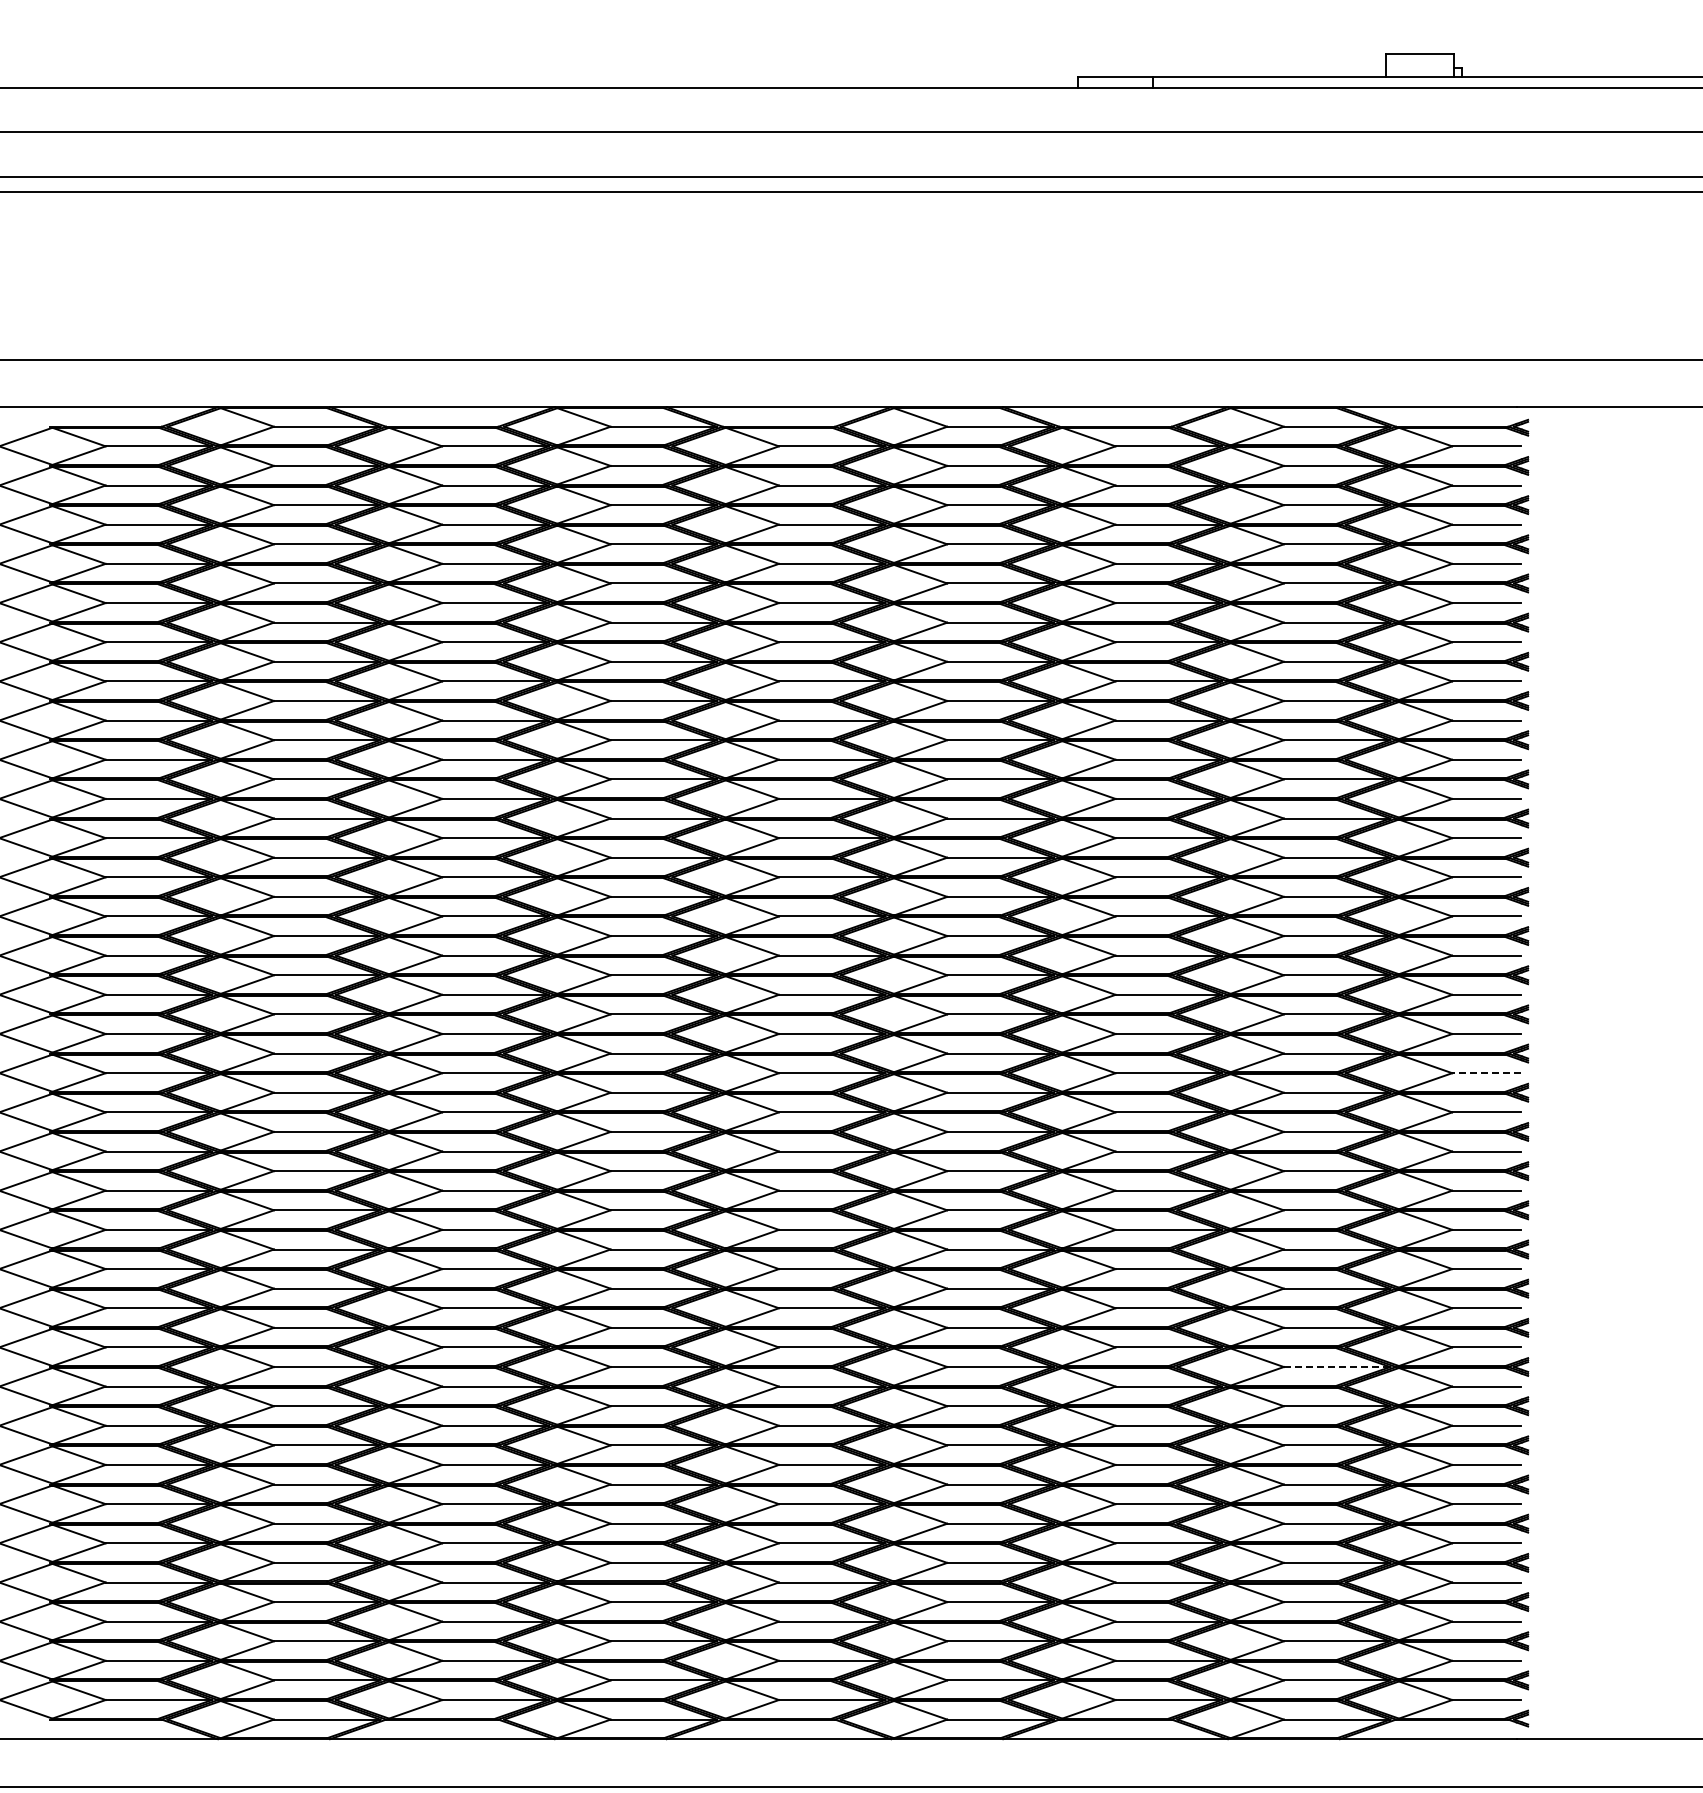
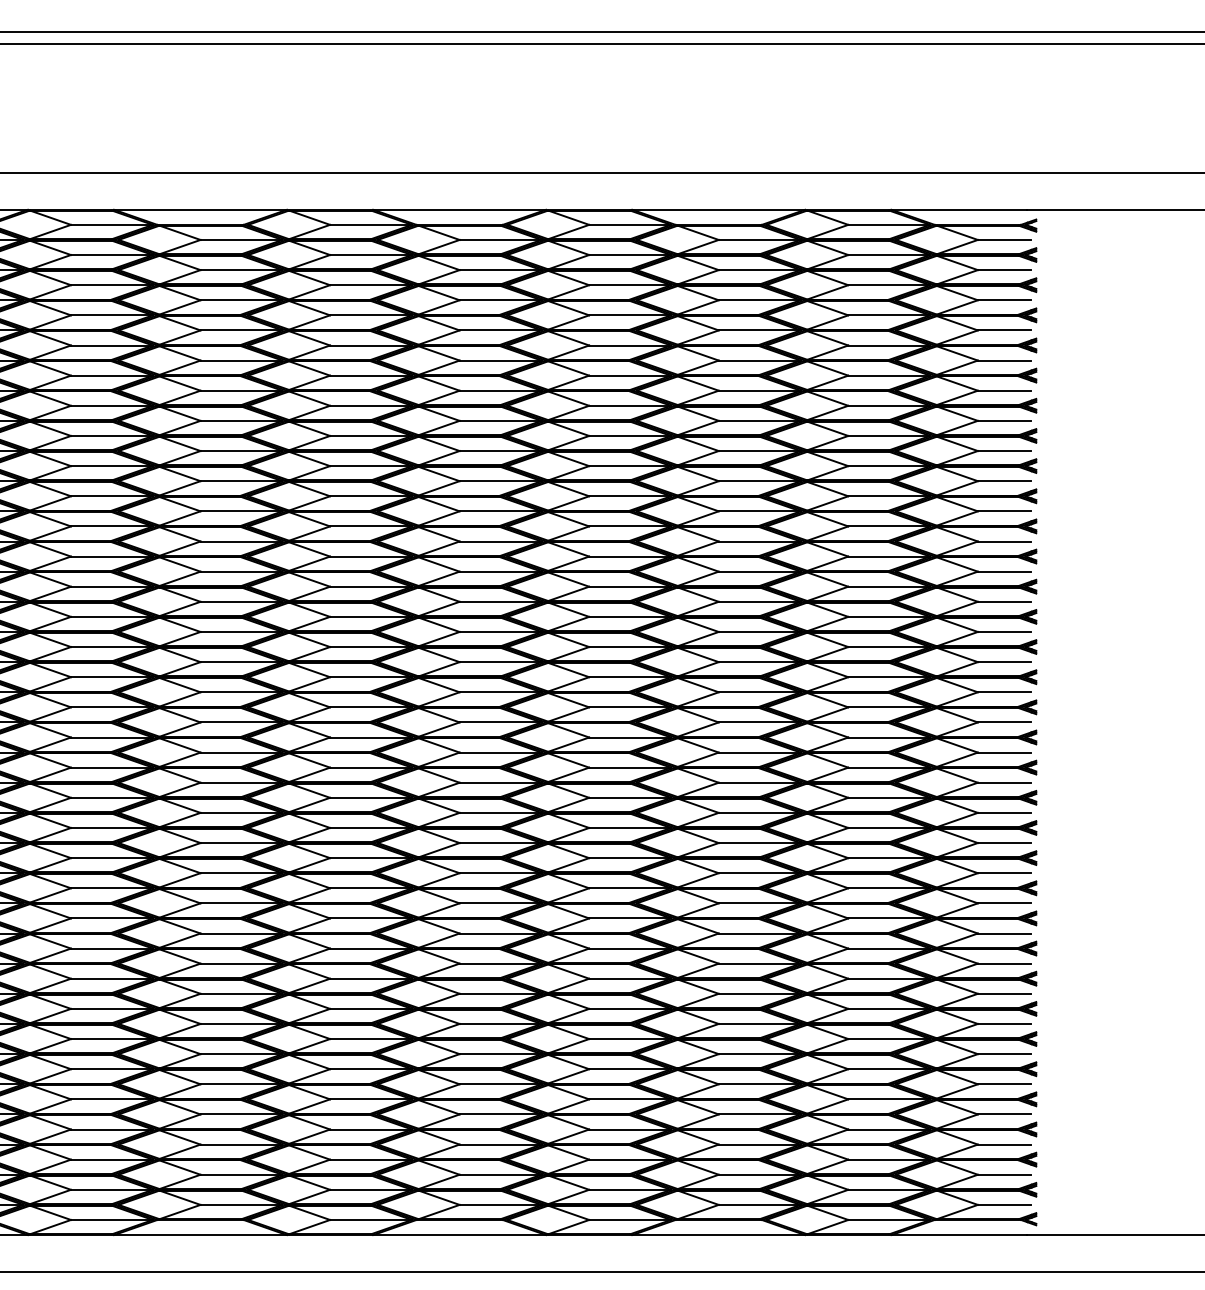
line: (1485, 1073) -> (1003, 722), dashed -> solid
line: (1336, 1367) -> (888, 948), dashed -> solid

